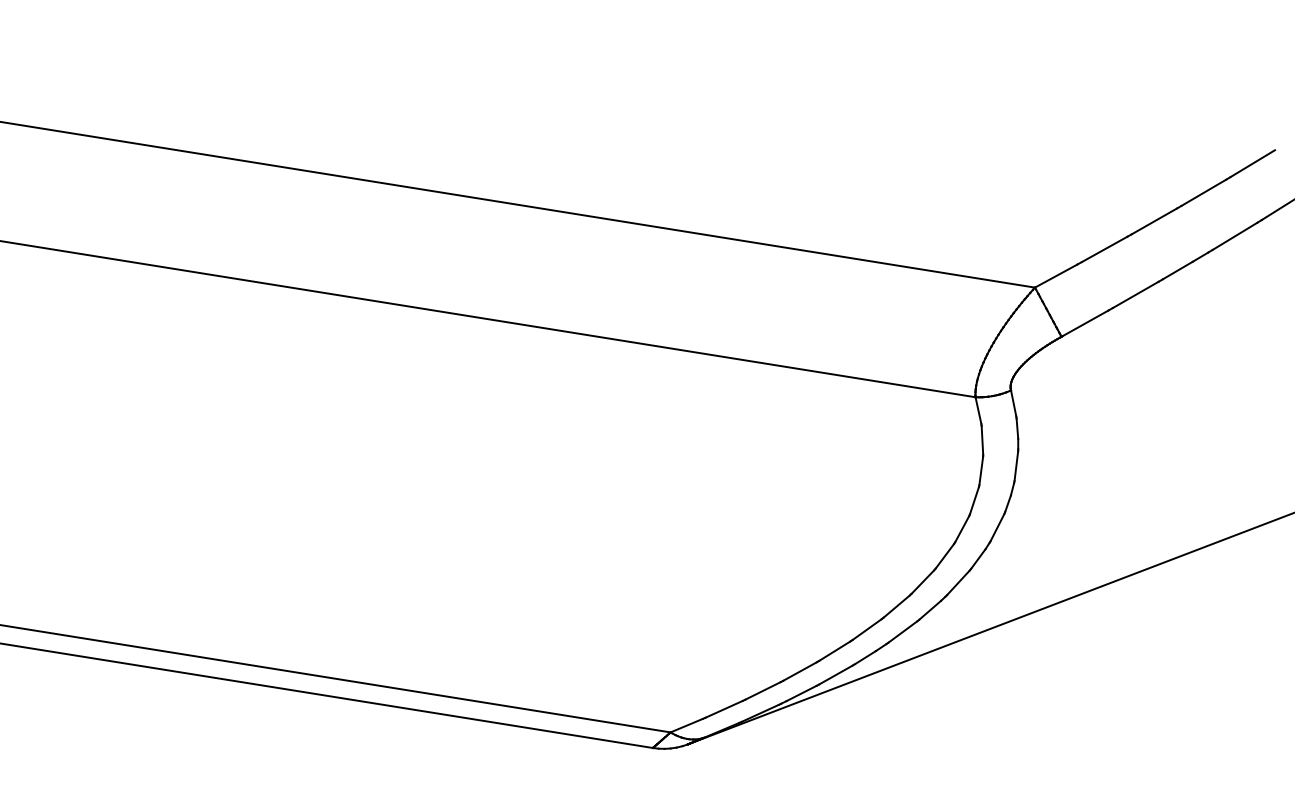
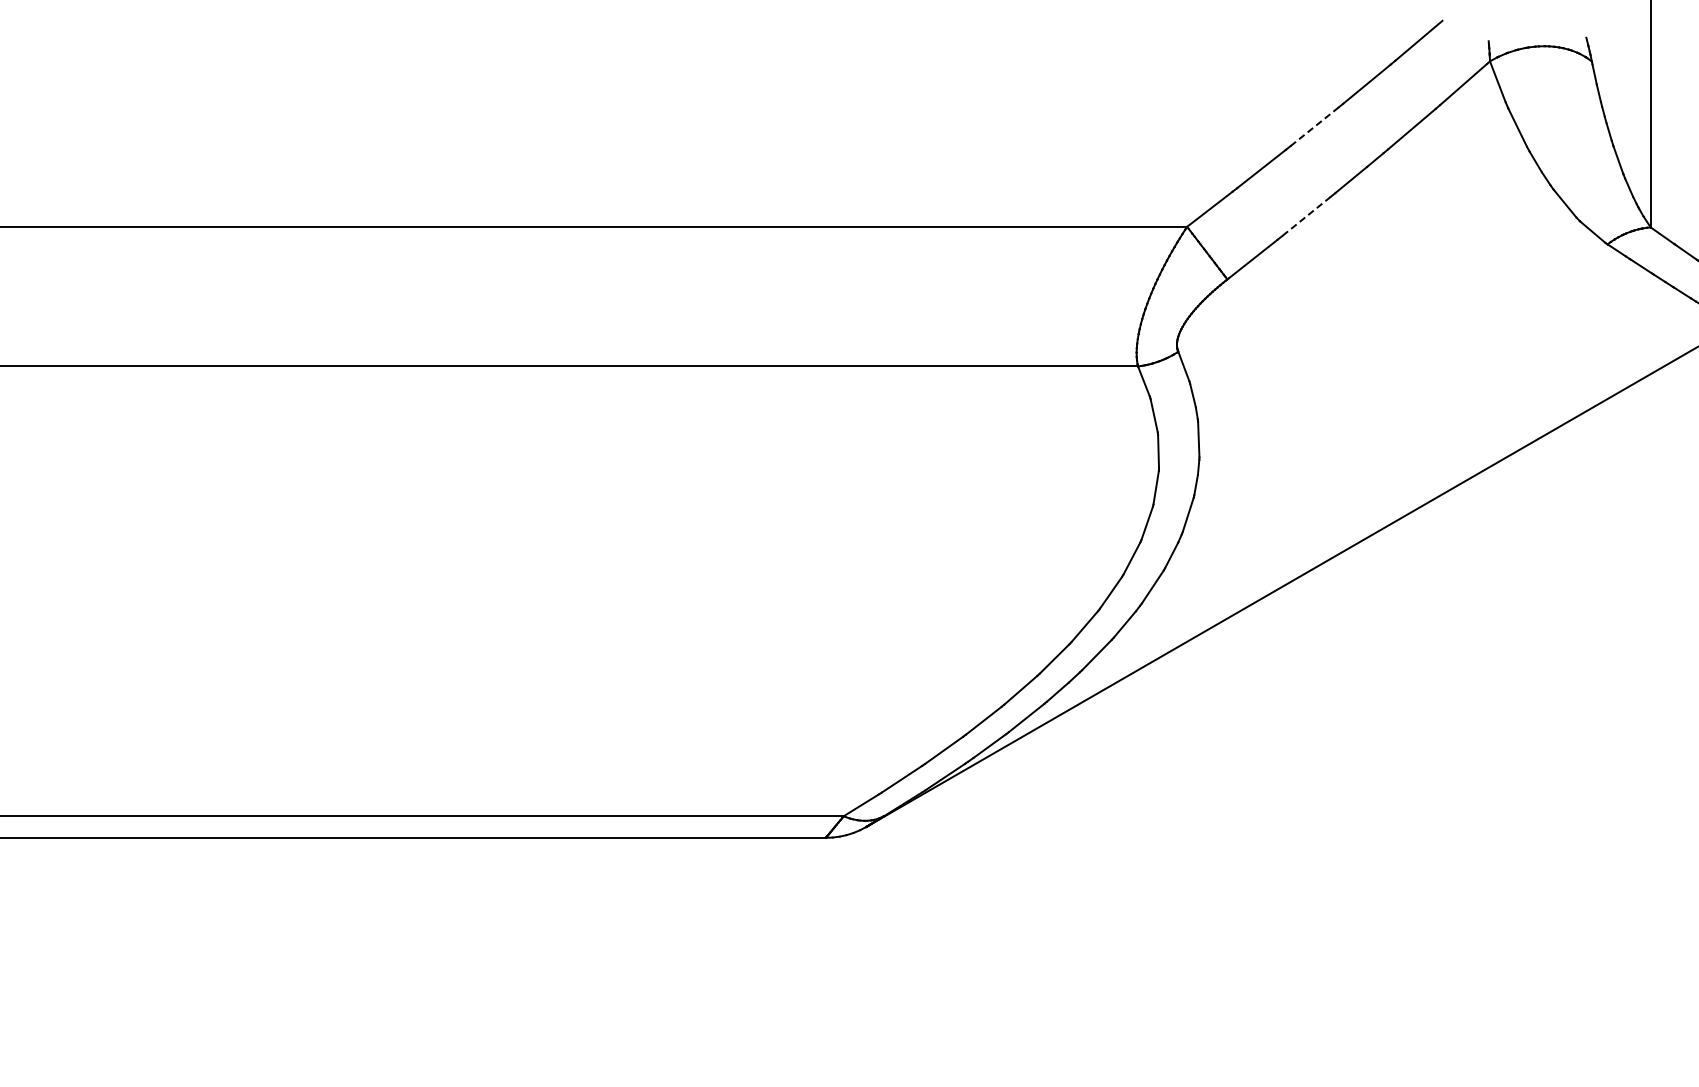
line: (1154, 221) -> (1314, 126), solid -> dashed
line: (1135, 294) -> (1306, 216), solid -> dashed

